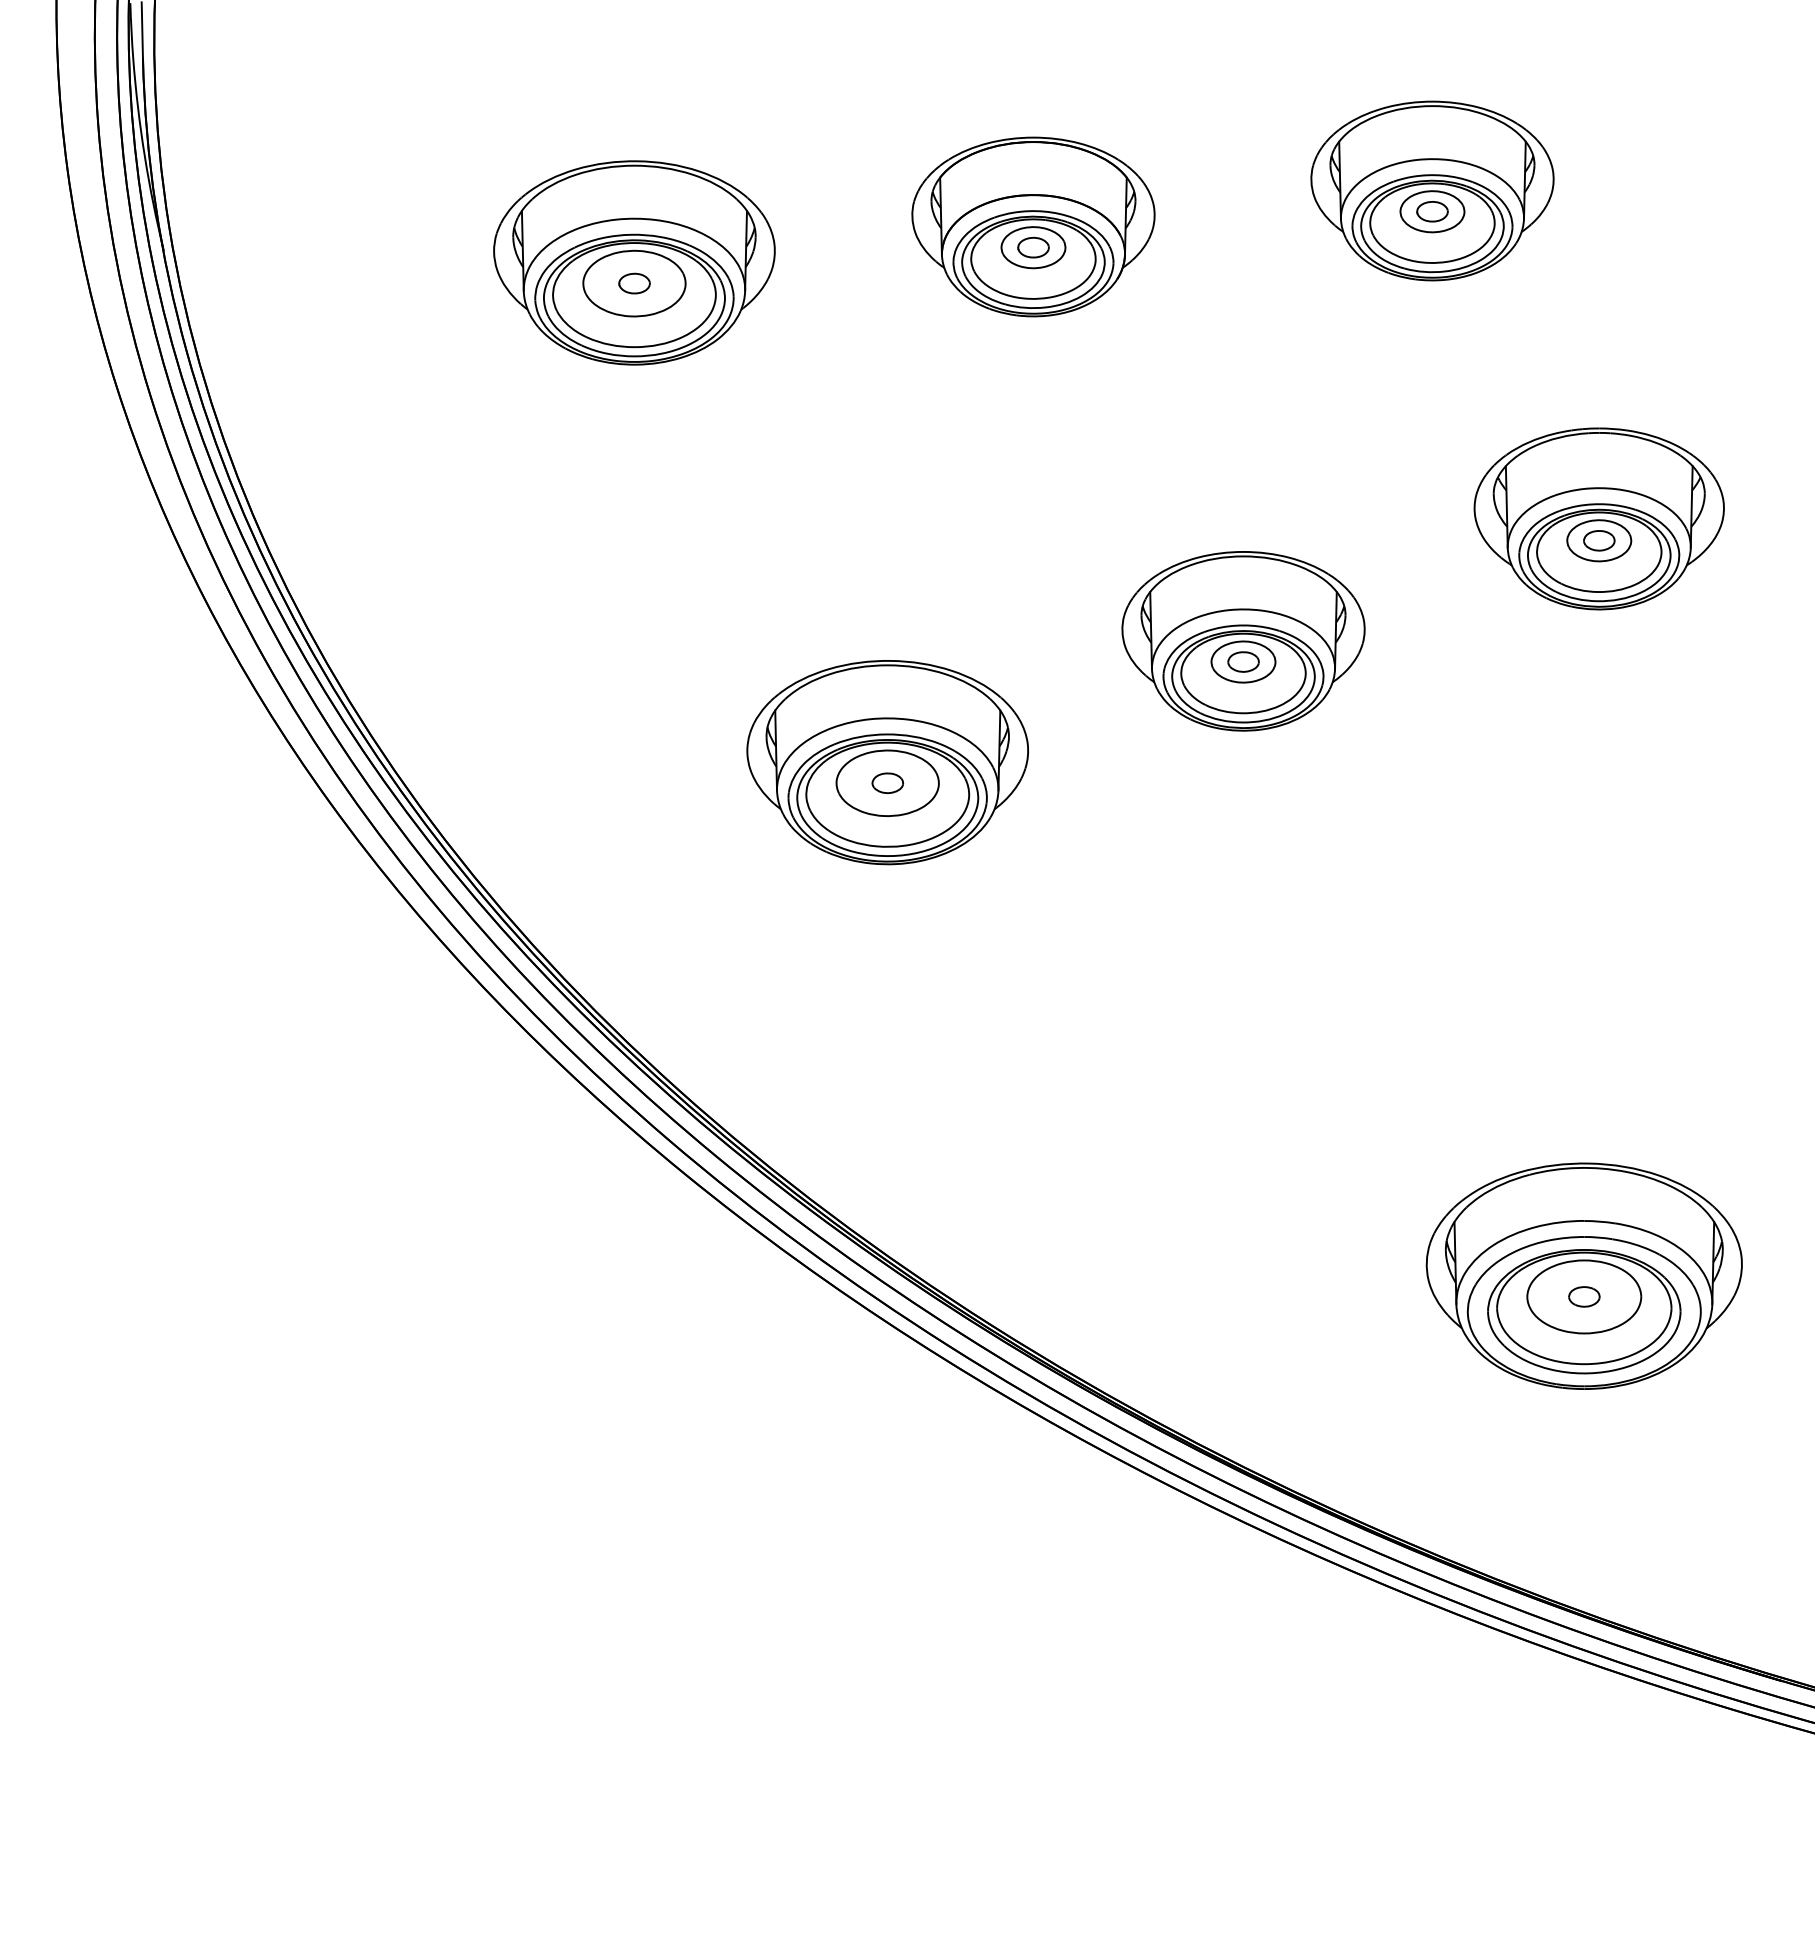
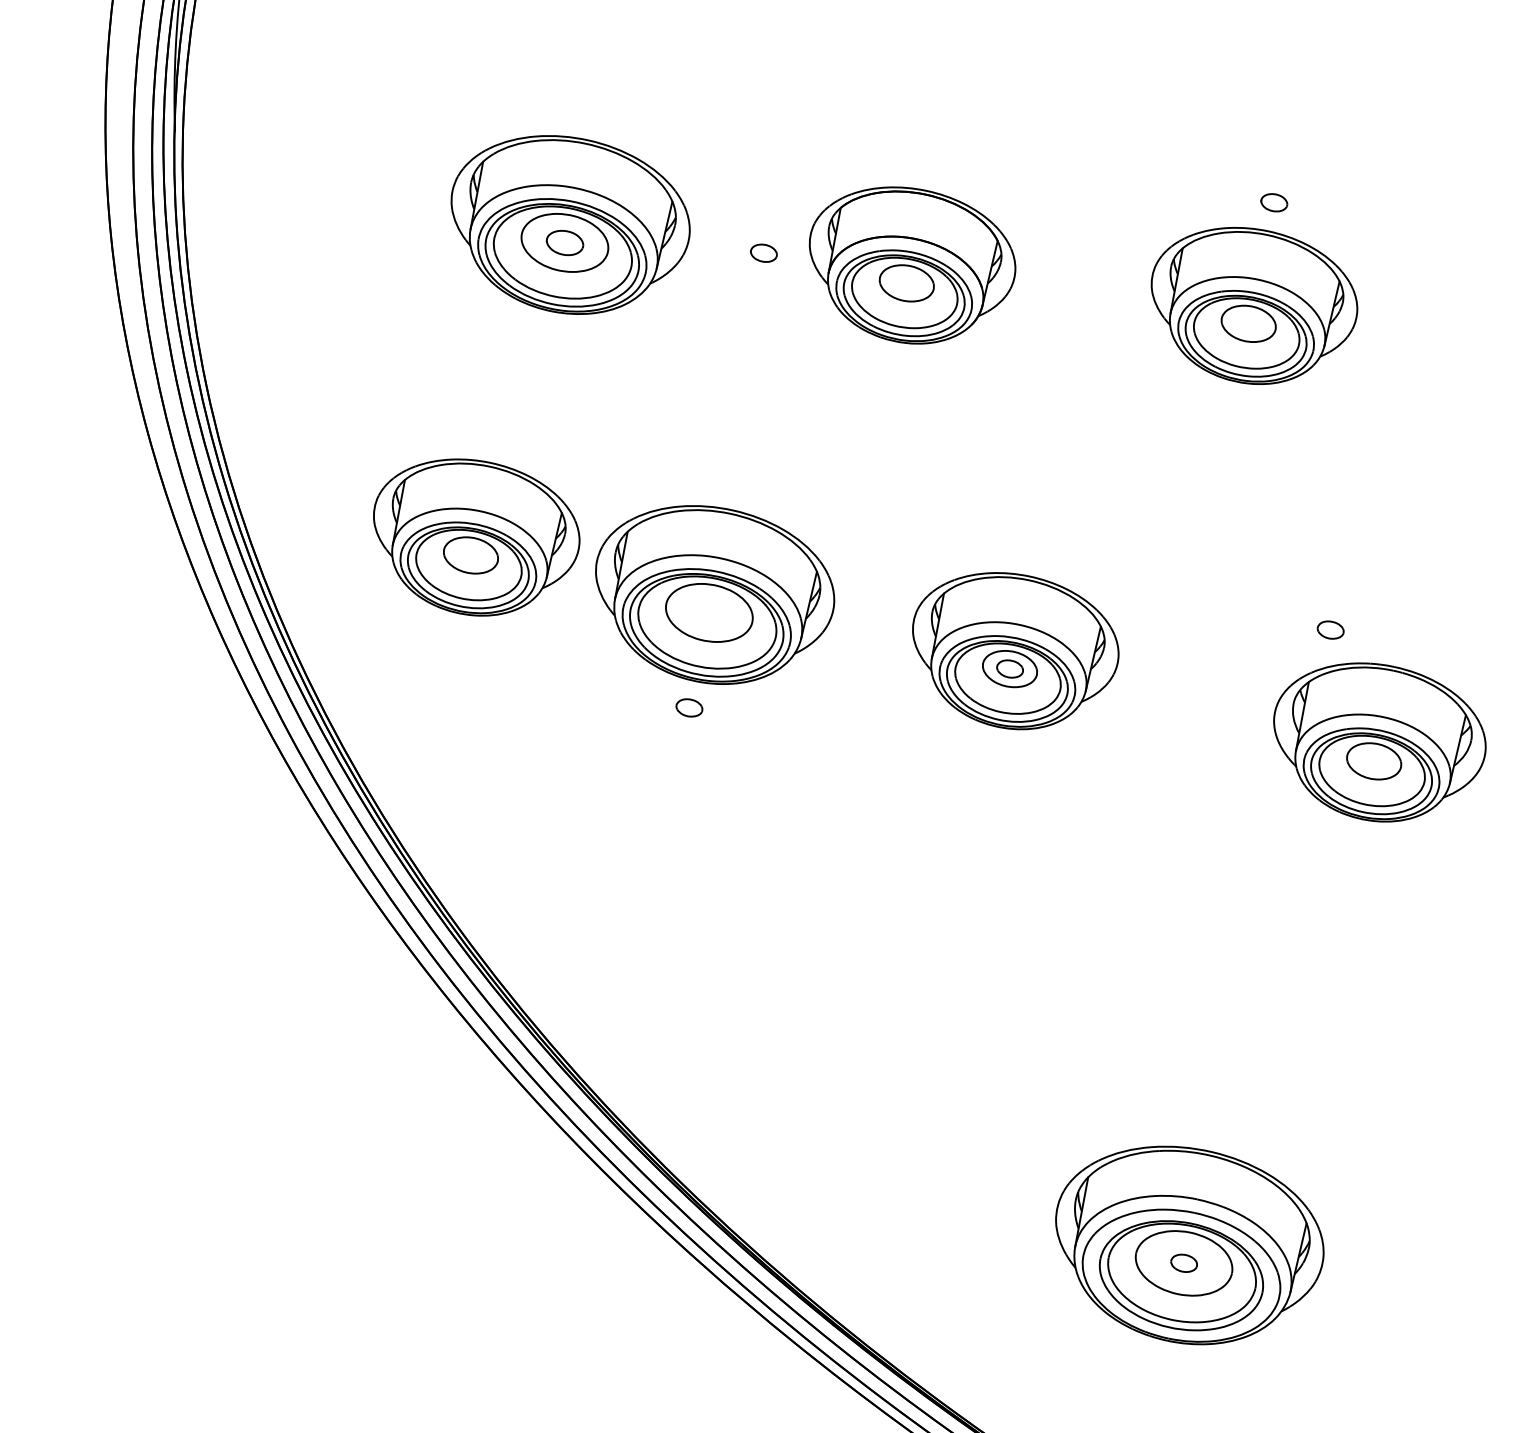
part: (1432, 211) -> (1274, 202), moved
part: (1033, 247) -> (763, 253), moved
part: (634, 283) -> (564, 242), size x1.4
part: (1598, 518) -> (1377, 742), moved
part: (602, 641) -> (474, 538), added
part: (887, 762) -> (712, 595), moved

